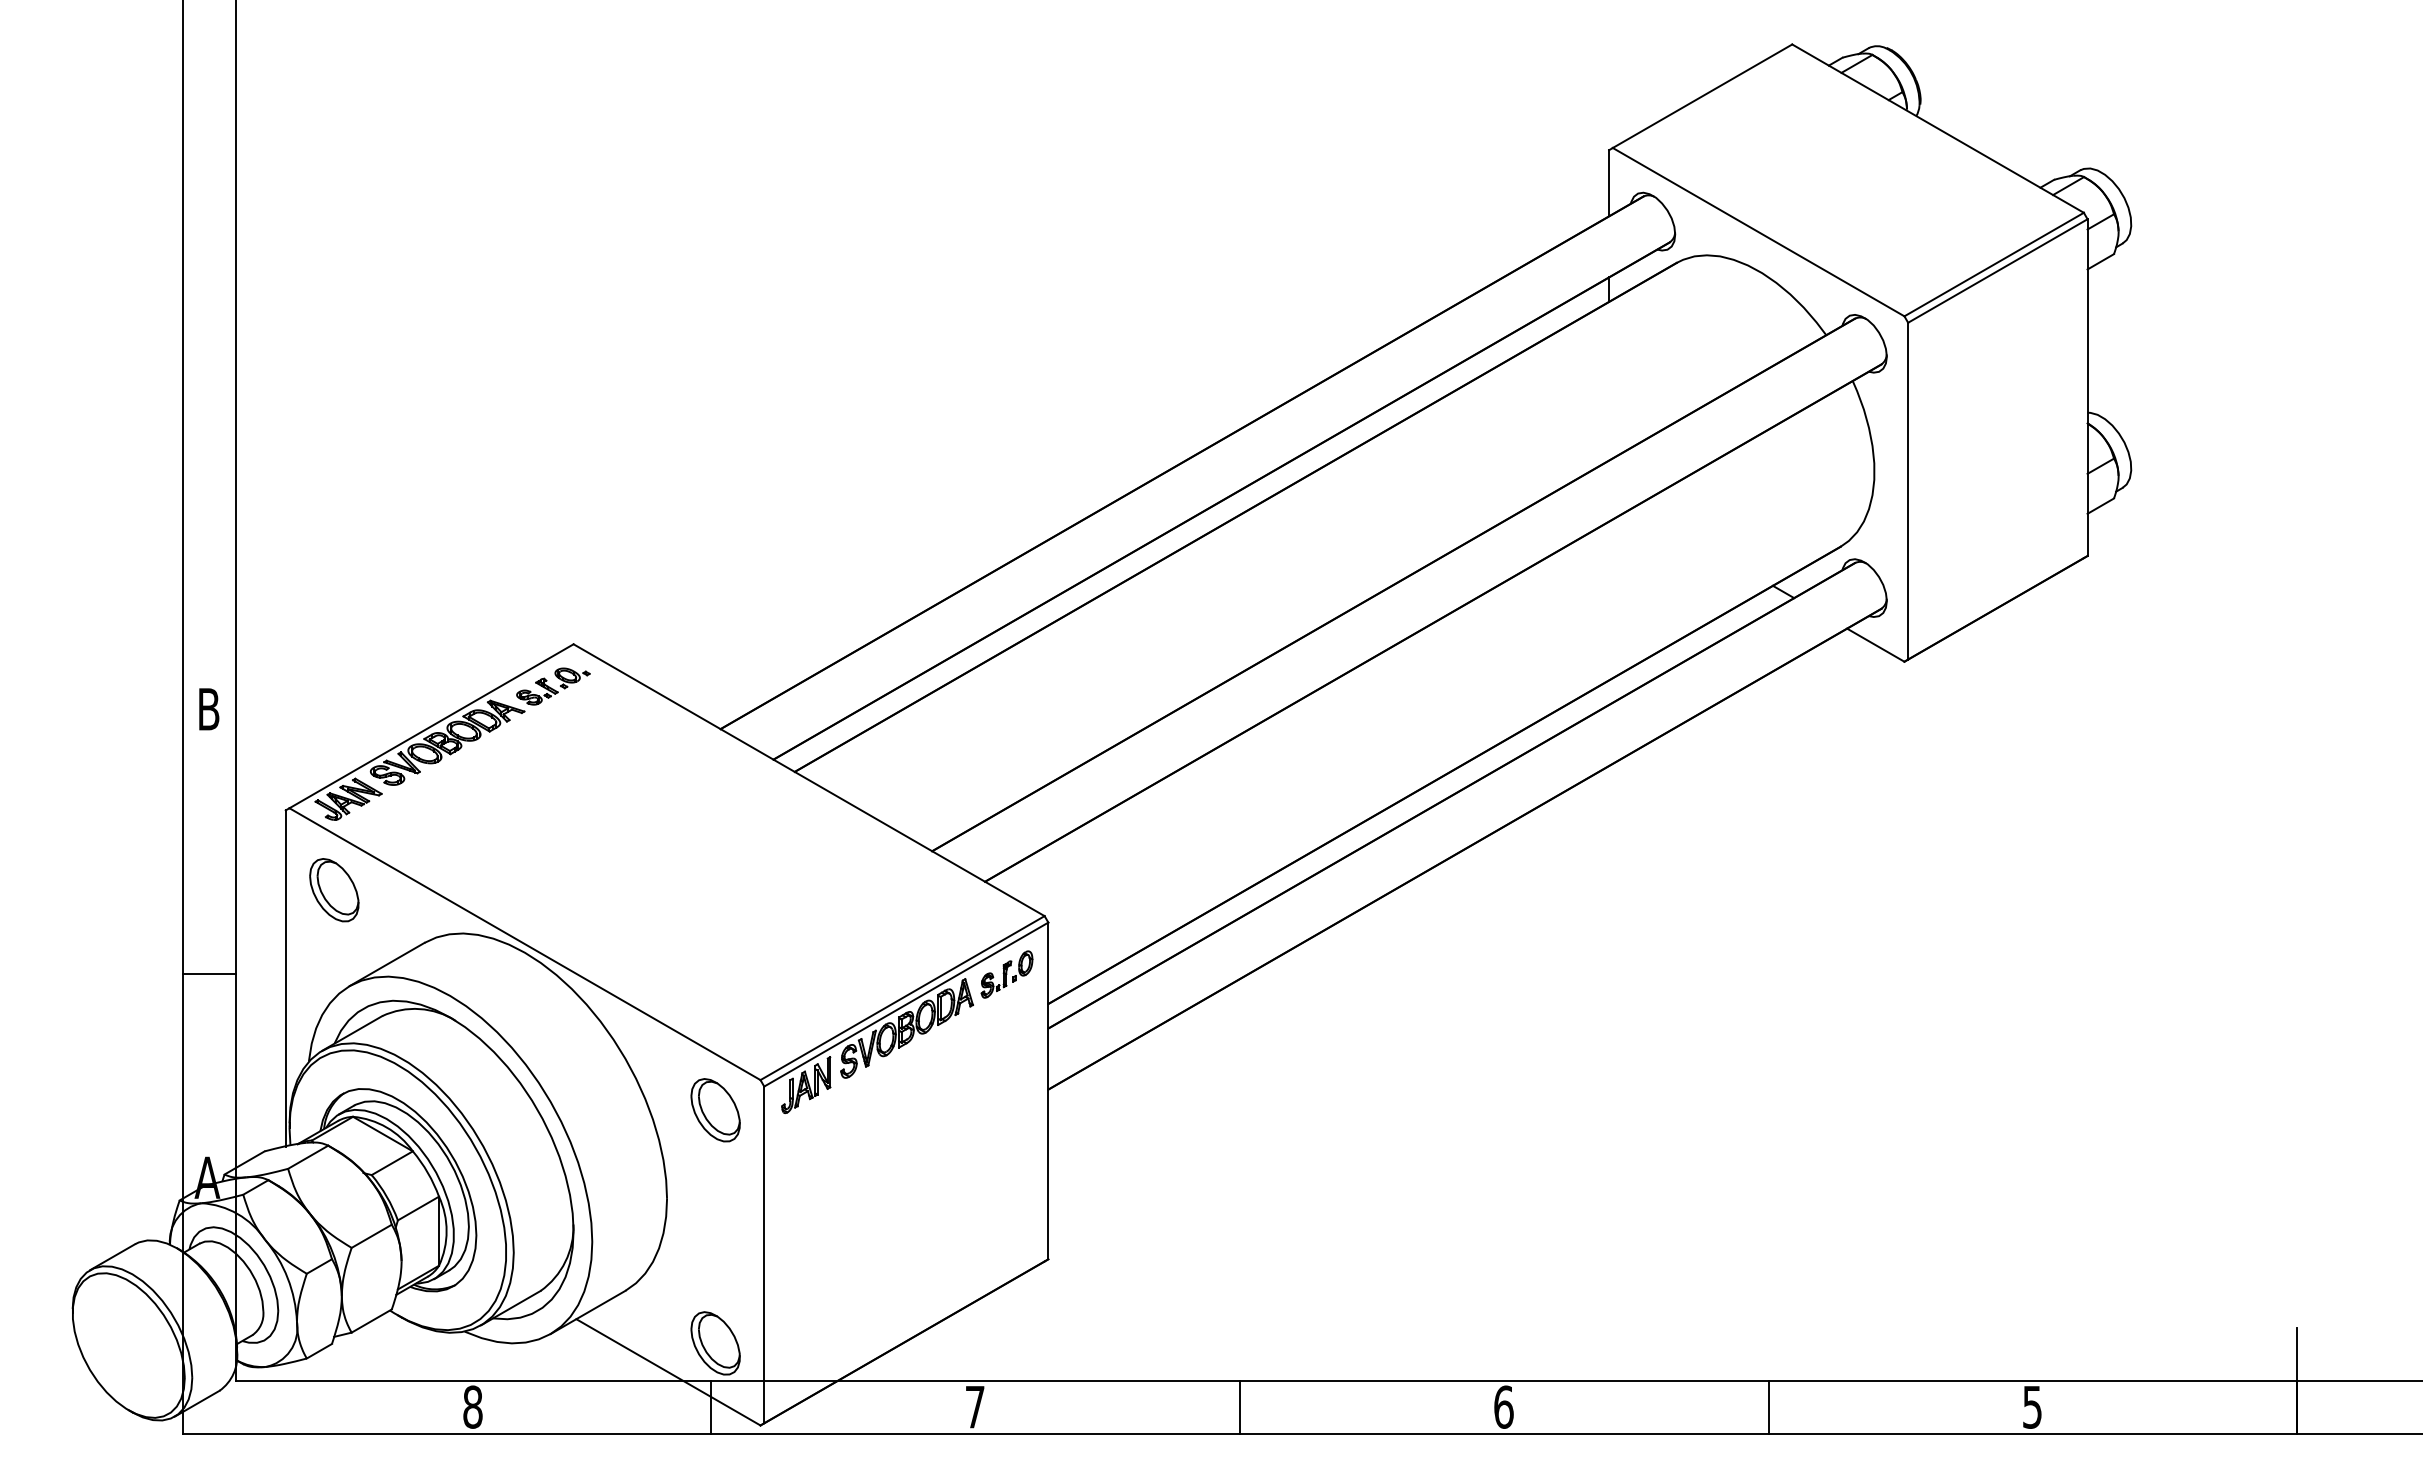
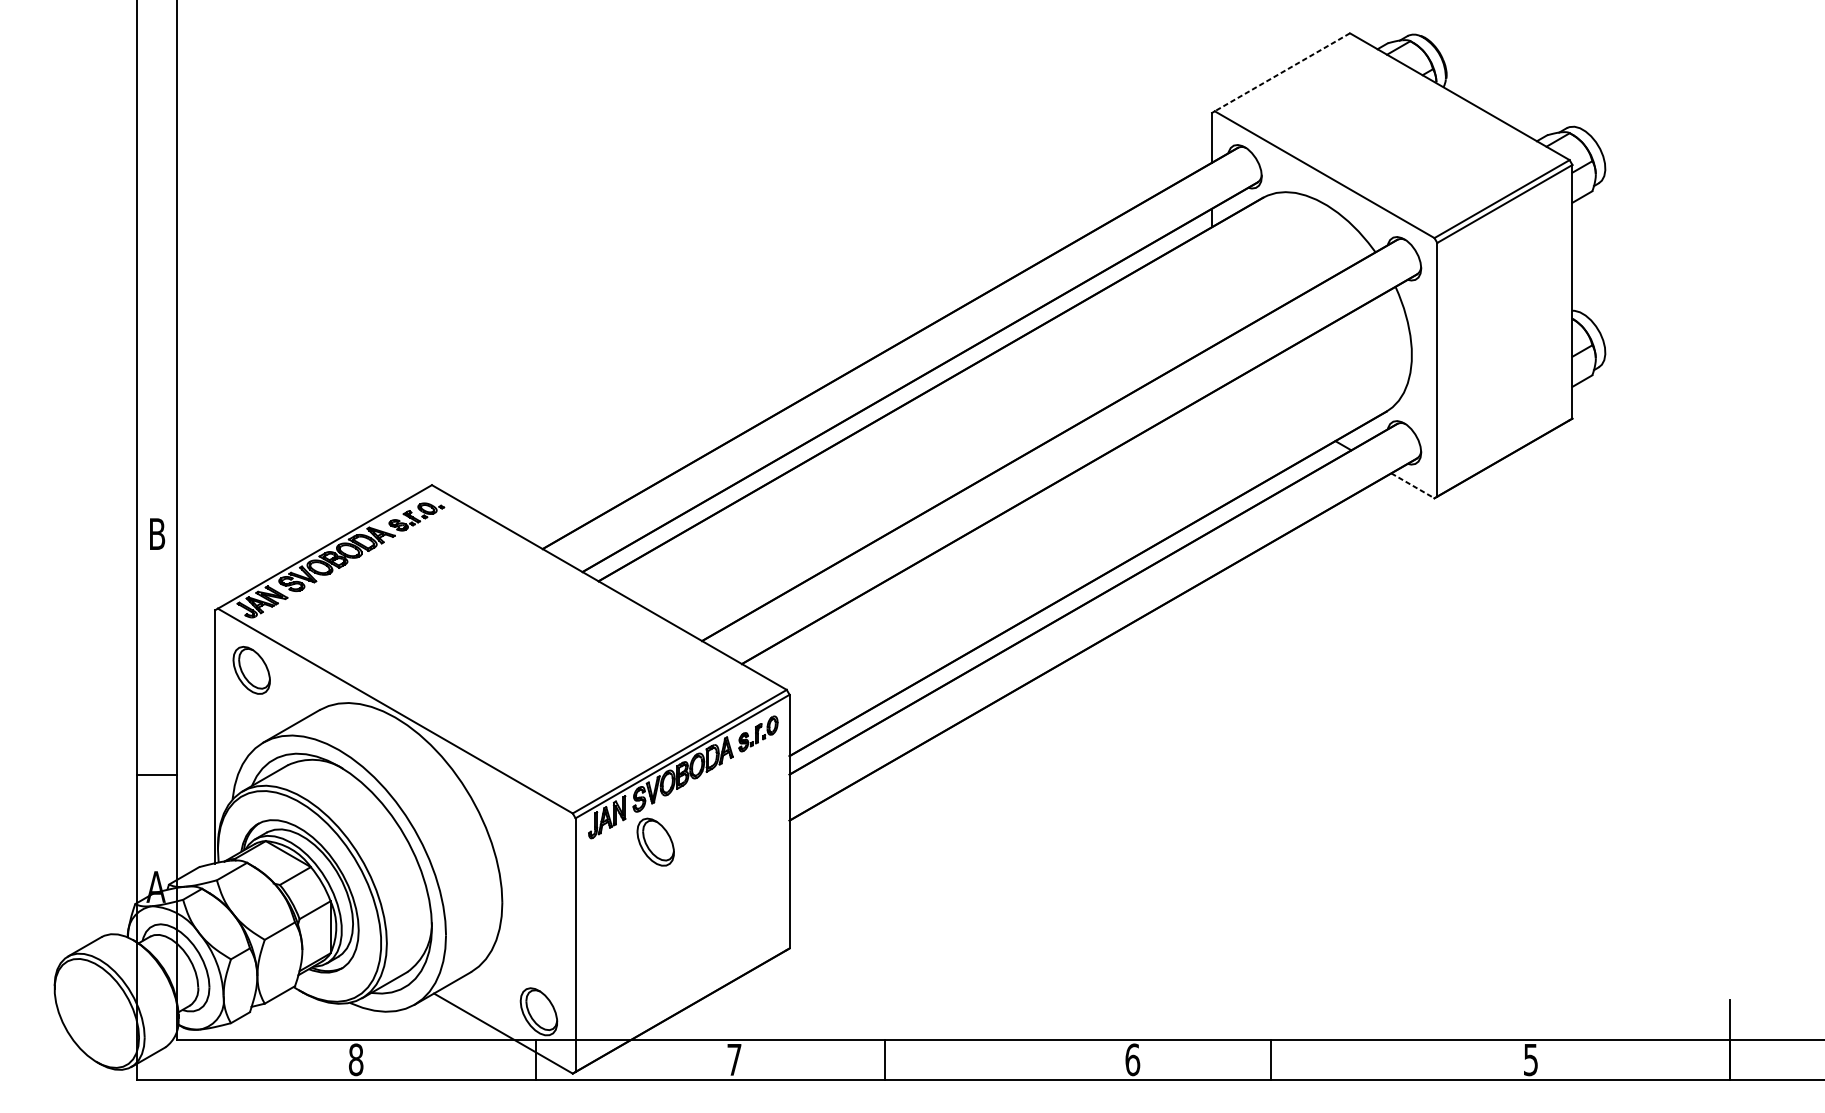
line: (1702, 96) -> (1282, 72), solid -> dashed
line: (1876, 645) -> (1413, 486), solid -> dashed
line: (208, 973) -> (156, 774), moved
part: (715, 1110) -> (655, 842), moved
line: (1240, 1406) -> (885, 1059), moved
line: (1768, 1406) -> (1271, 1059), moved

